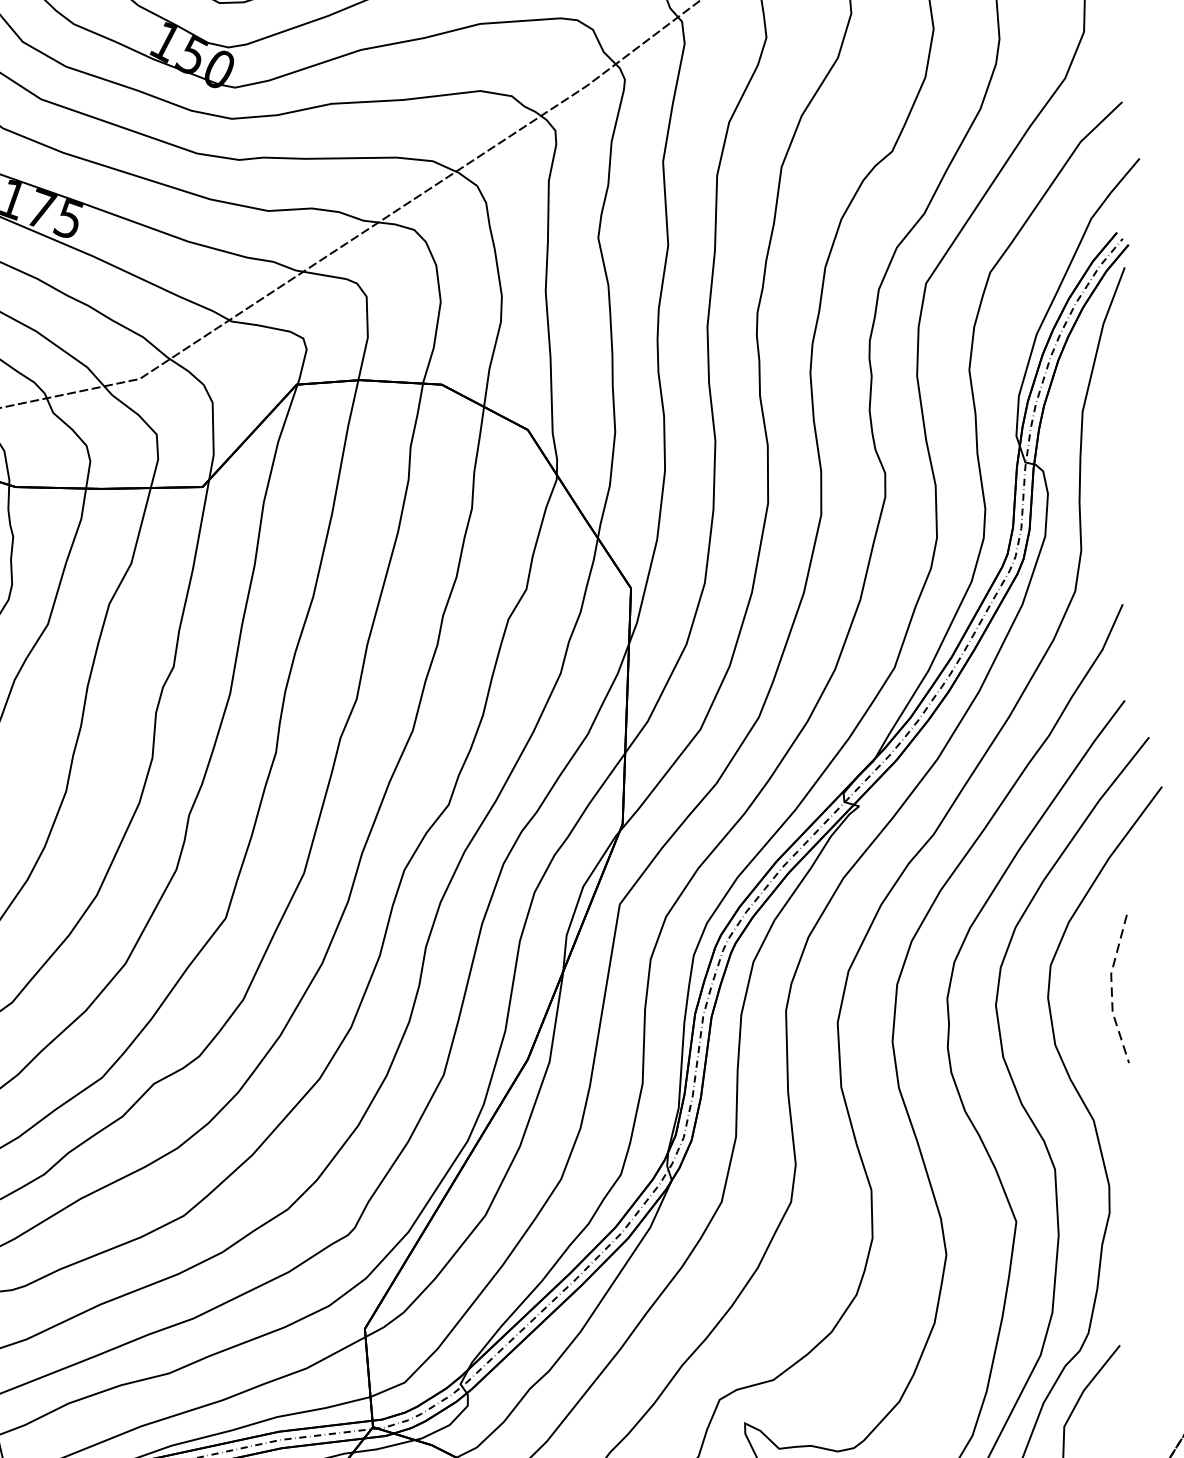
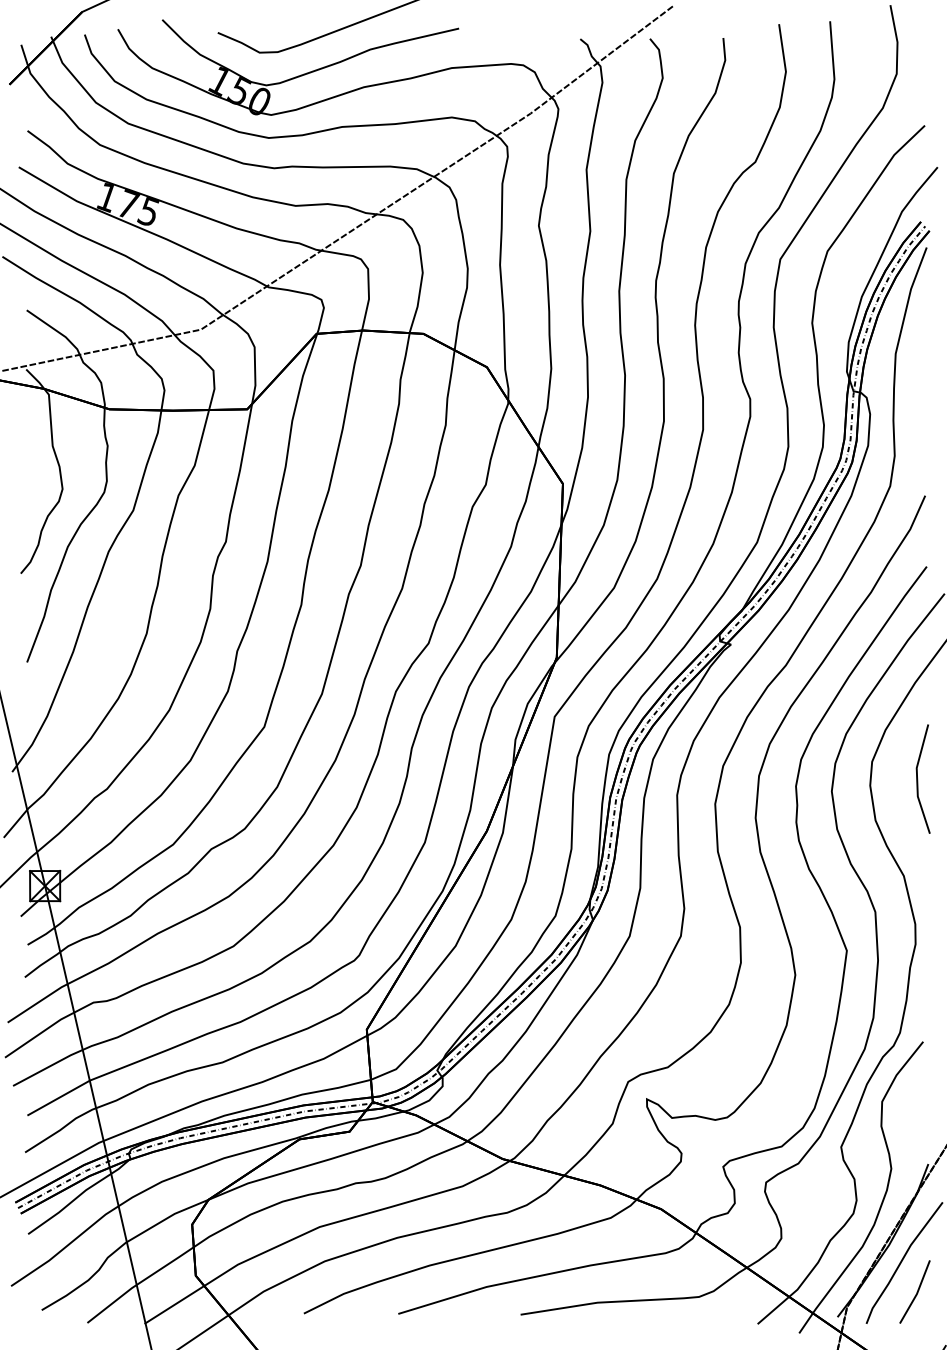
line: (1112, 989) -> (917, 779), dashed -> solid

